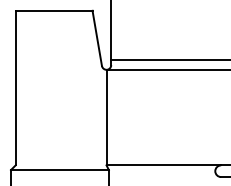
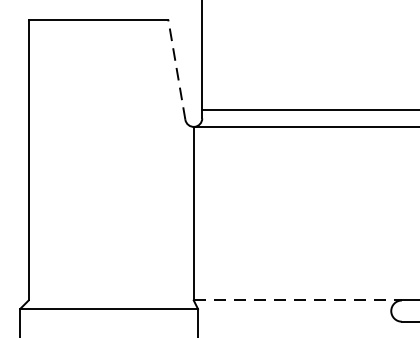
line: (97, 38) -> (177, 70), solid -> dashed
line: (164, 165) -> (299, 300), solid -> dashed

